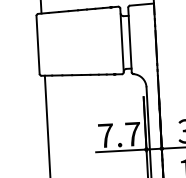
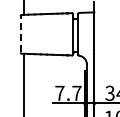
line: (37, 43) -> (20, 33), solid -> dashed

